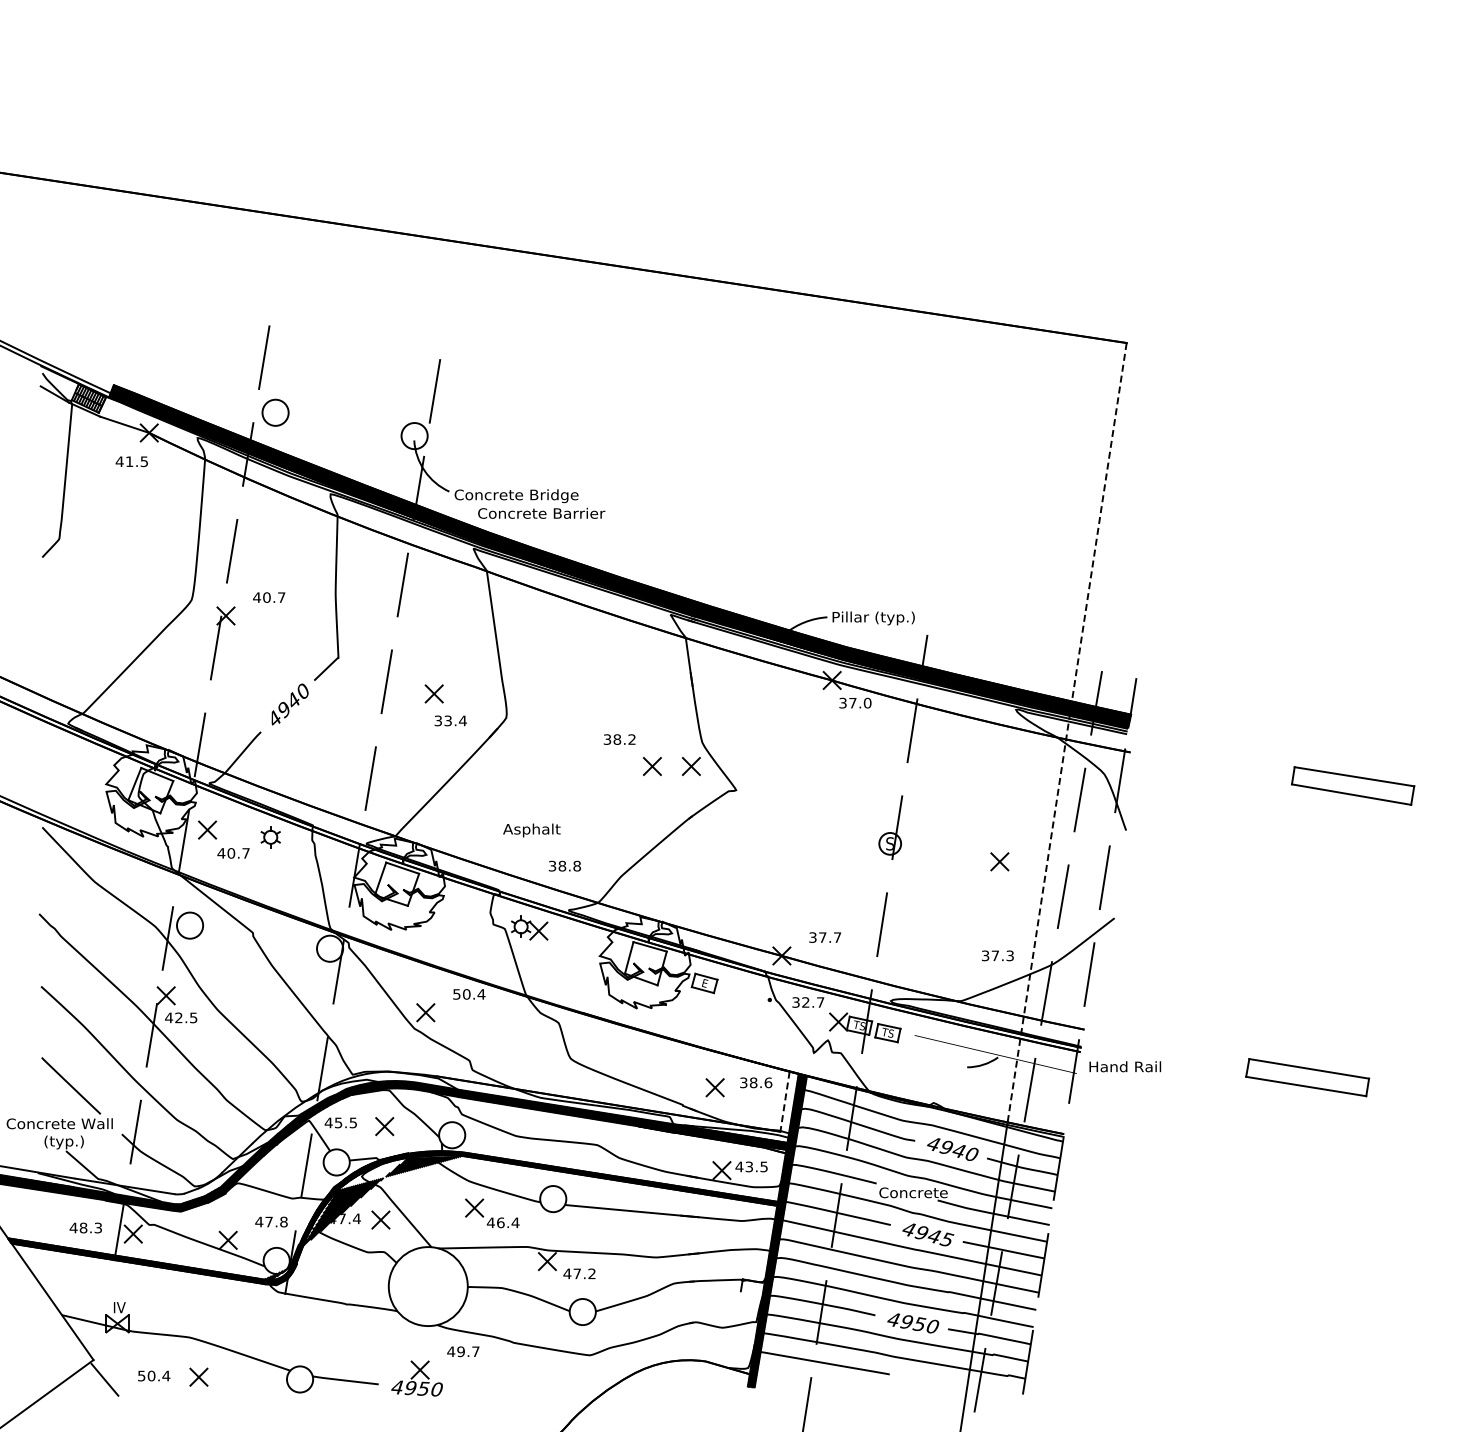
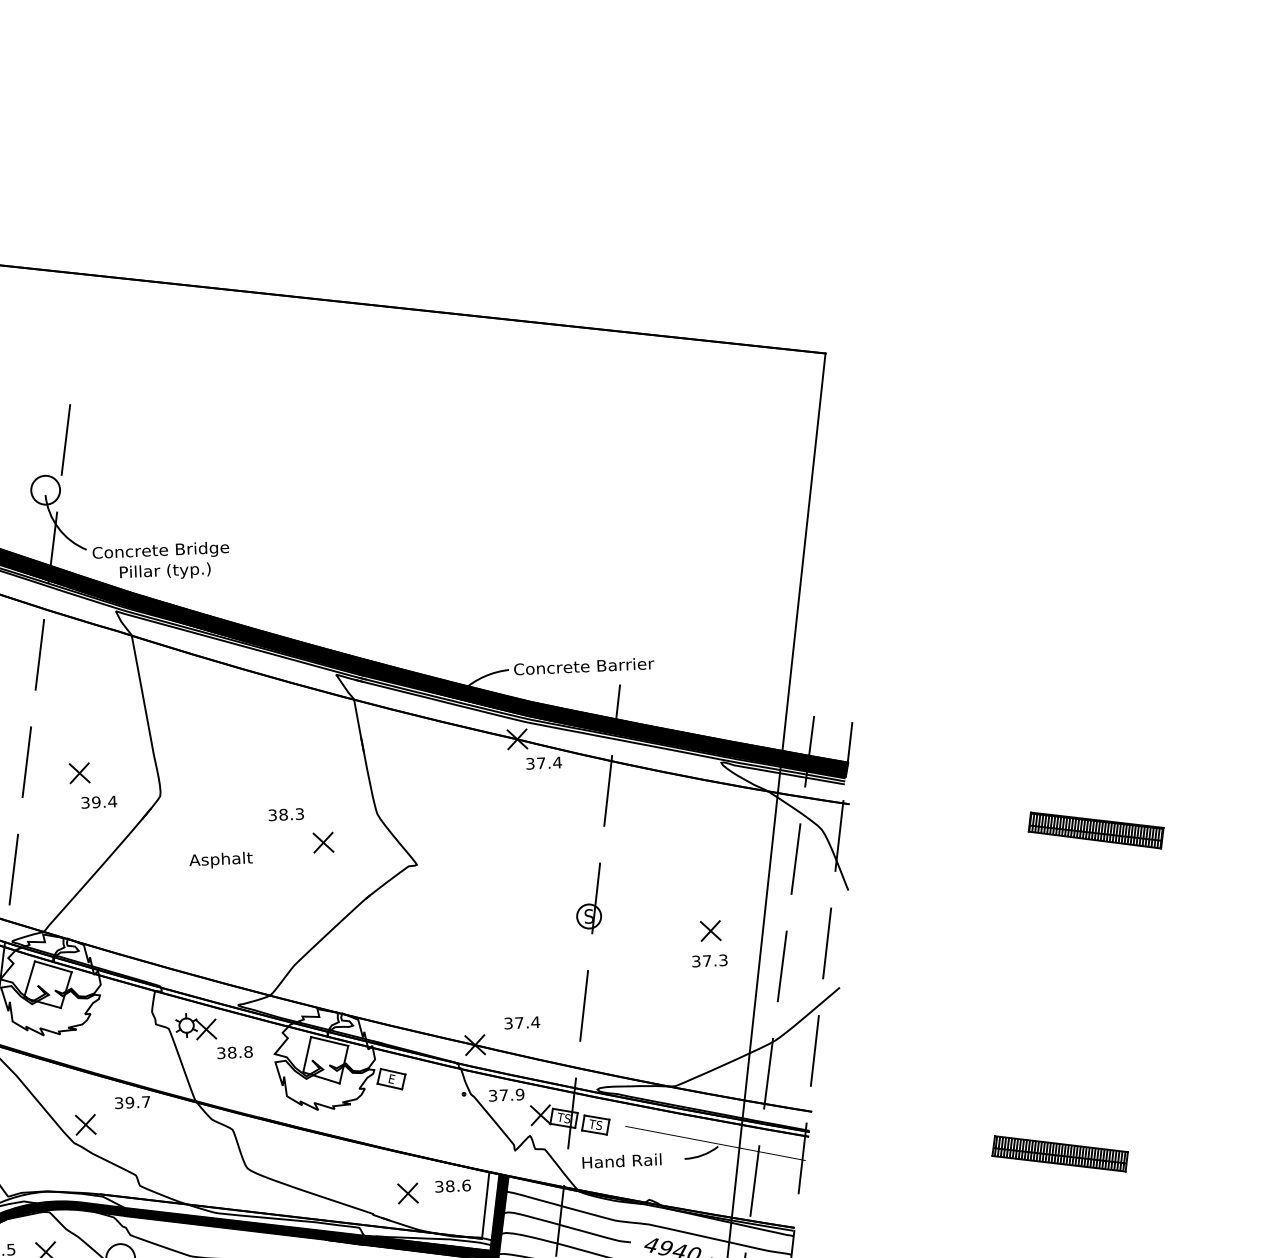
text: (541, 514) -> (189, 570), Concrete Barrier -> Pillar (typ.)
text: (895, 618) -> (584, 668), Pillar (typ.) -> Concrete Barrier
text: (867, 702) -> (557, 761), 37.0 -> 37.4
text: (447, 720) -> (95, 801), 33.4 -> 39.4
line: (1067, 733) -> (779, 786), dashed -> solid
text: (631, 739) -> (299, 813), 38.2 -> 38.3
part: (691, 766) -> (366, 840), removed
hatch: (1353, 785) -> (1096, 829), added
text: (531, 830) -> (220, 860), moved
text: (564, 865) -> (234, 1051), moved
text: (837, 937) -> (535, 1022), 37.7 -> 37.4
text: (997, 955) -> (709, 960), moved
text: (469, 994) -> (132, 1102), 50.4 -> 39.7
text: (813, 1002) -> (512, 1094), 32.7 -> 37.9
text: (1125, 1066) -> (622, 1160), moved
hatch: (1307, 1077) -> (1059, 1153), added
line: (784, 1102) -> (485, 1206), dashed -> solid

